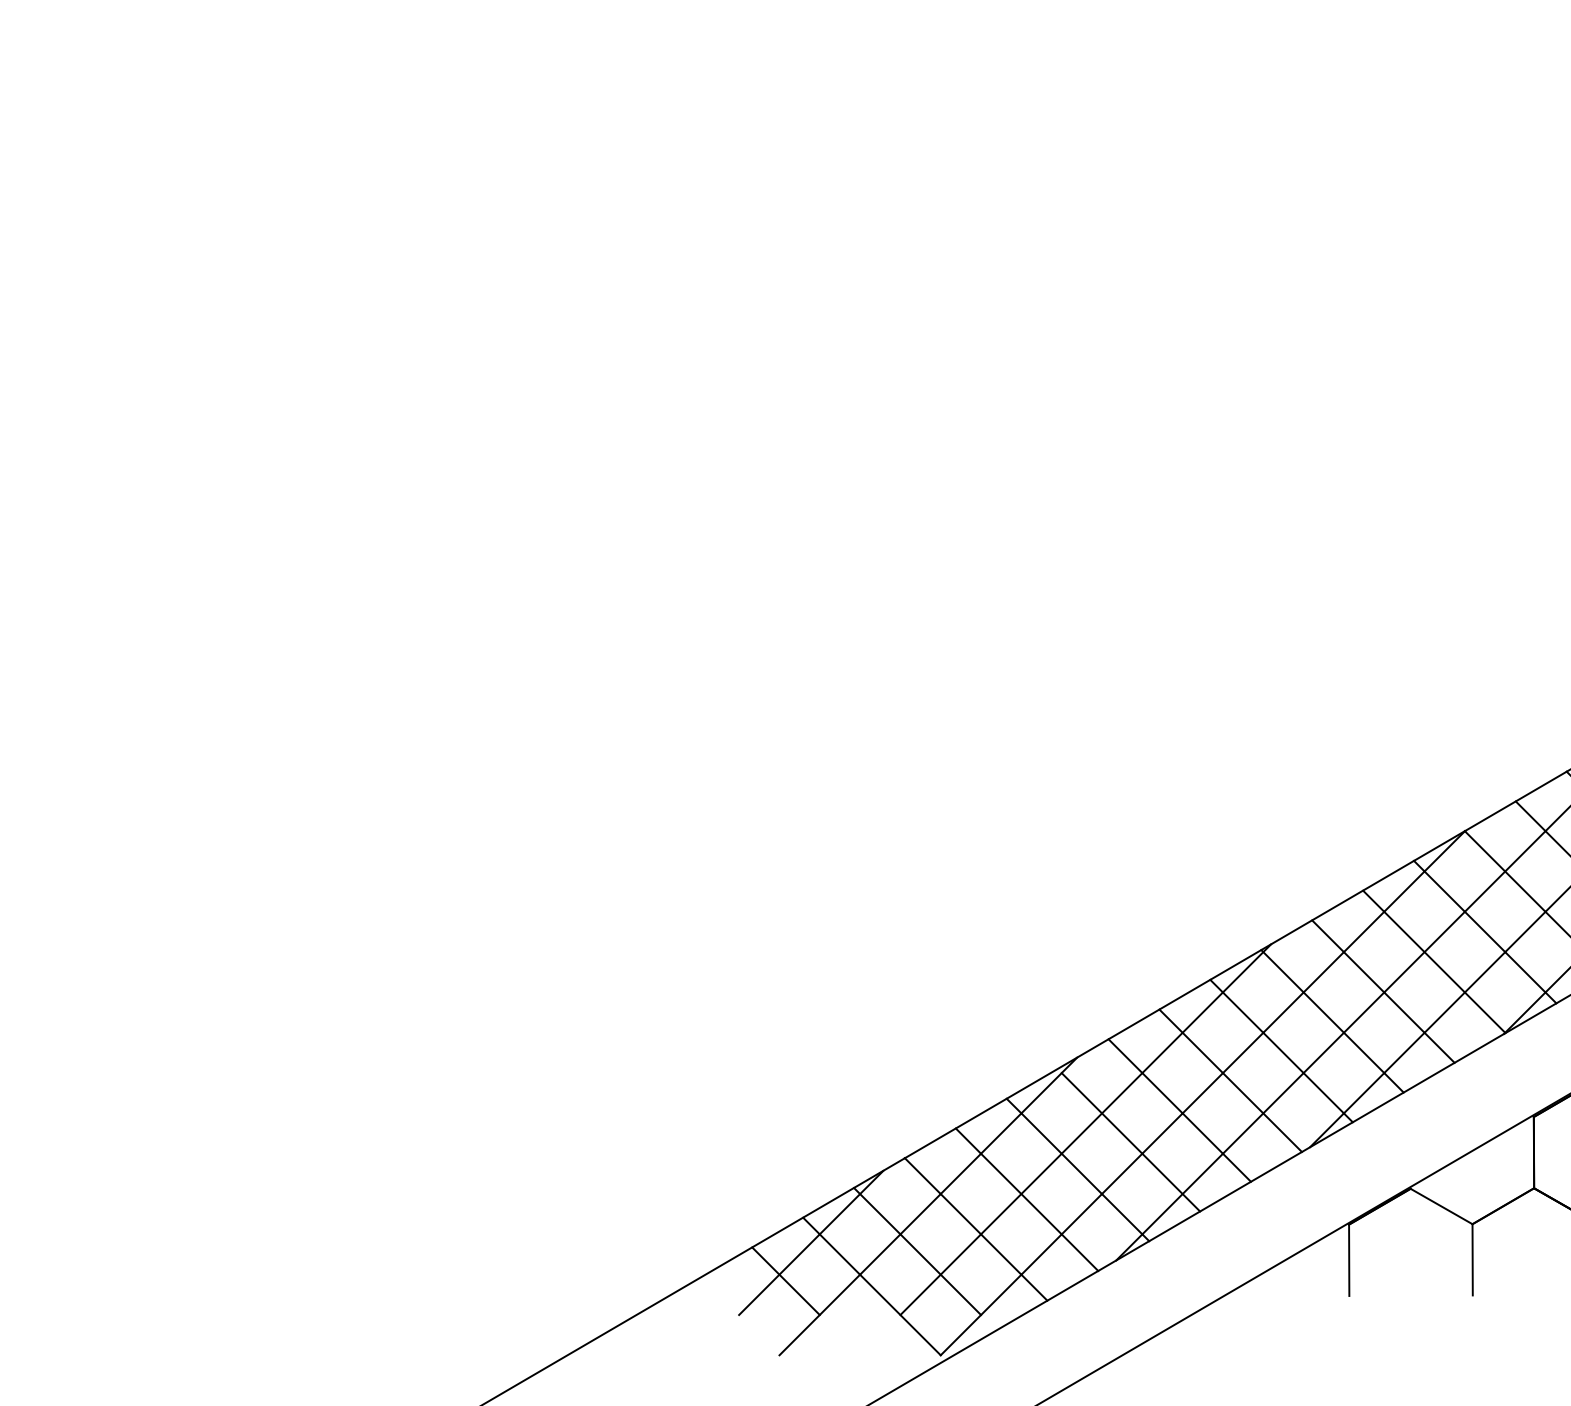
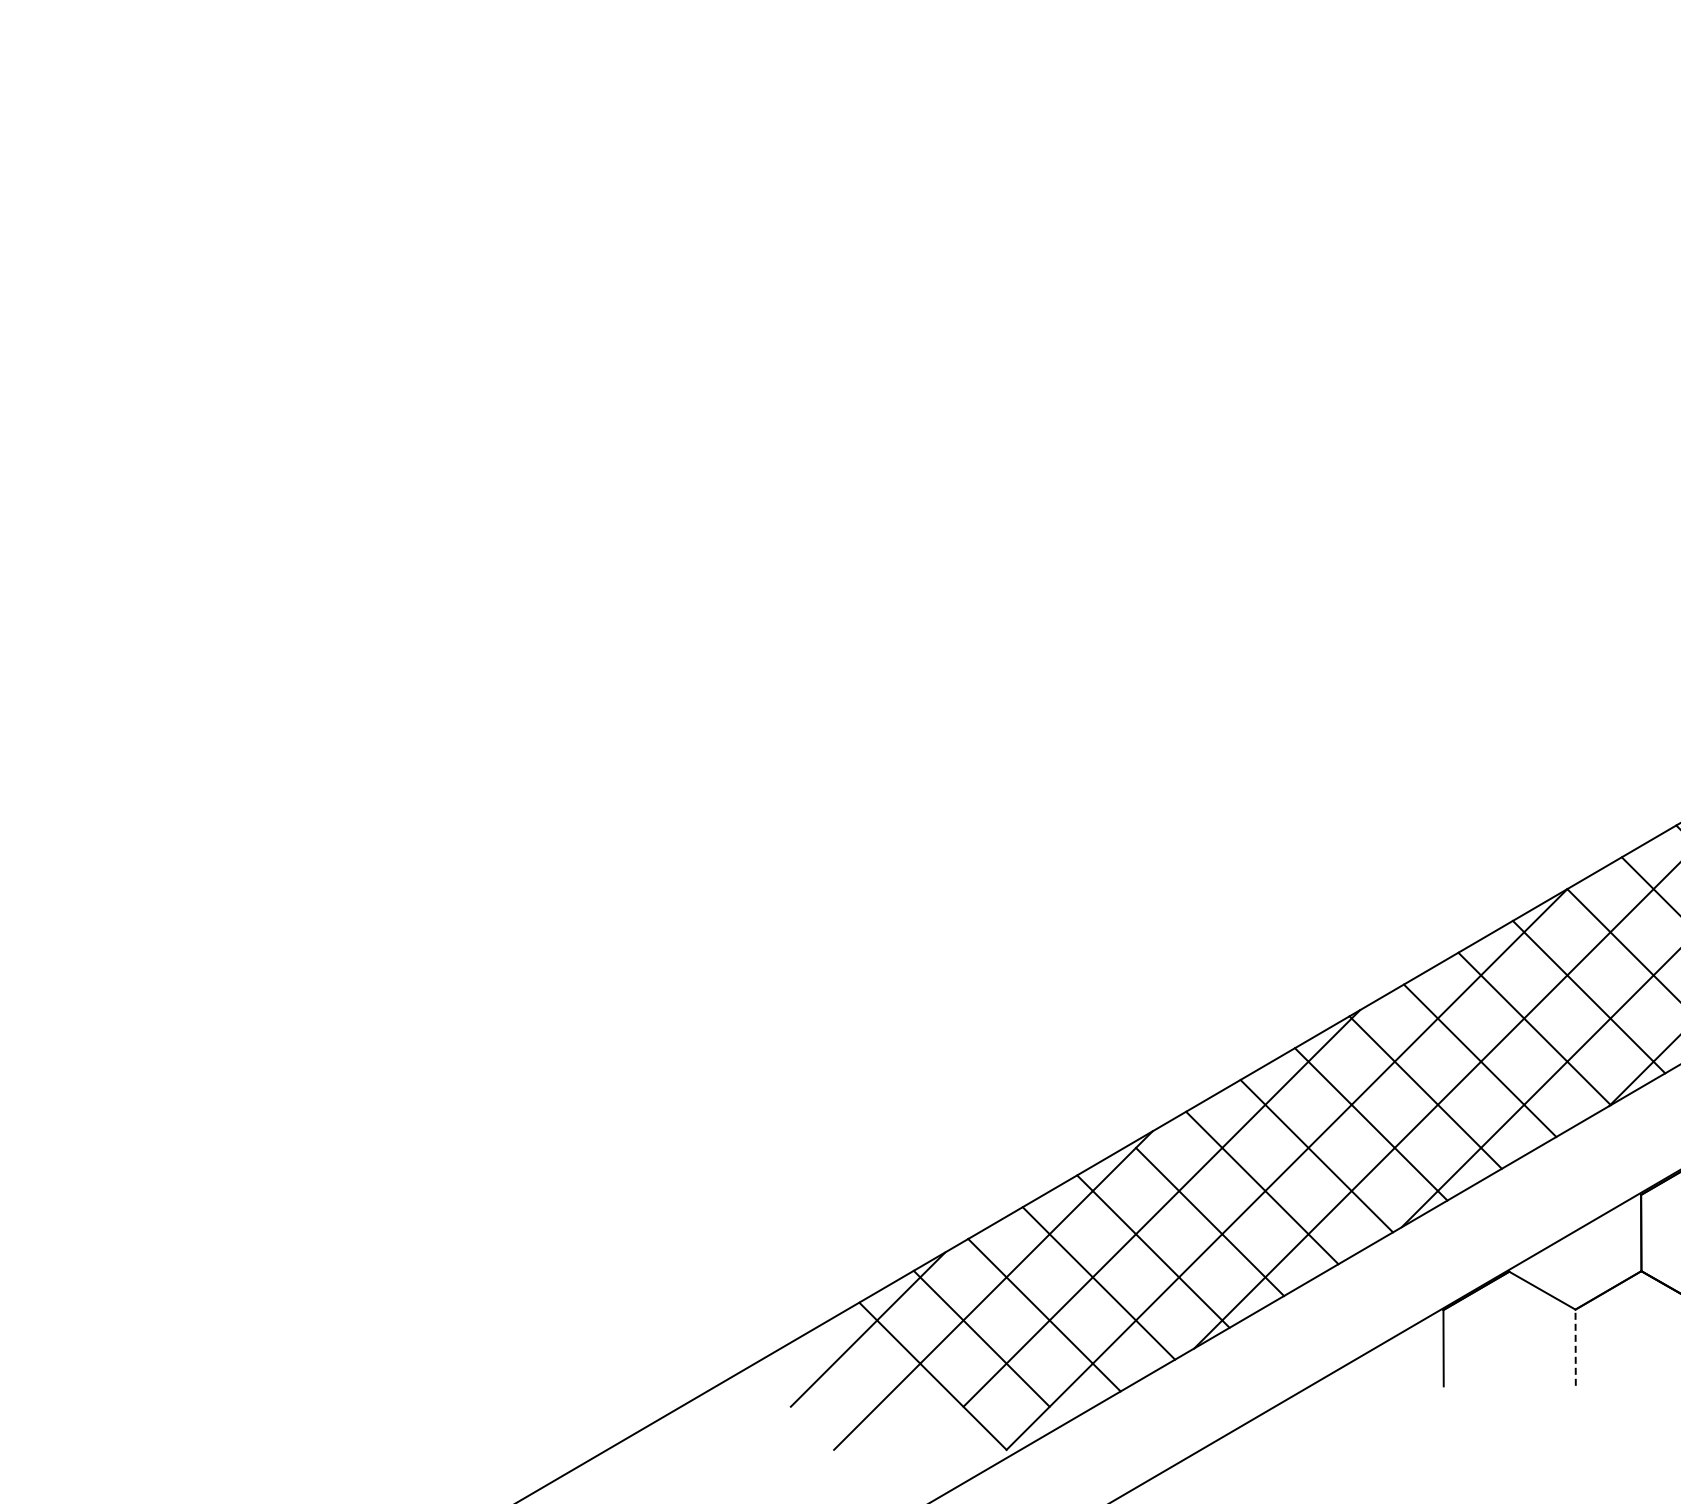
line: (1472, 1259) -> (1575, 1347), solid -> dashed
line: (785, 1281) -> (840, 1370), removed

